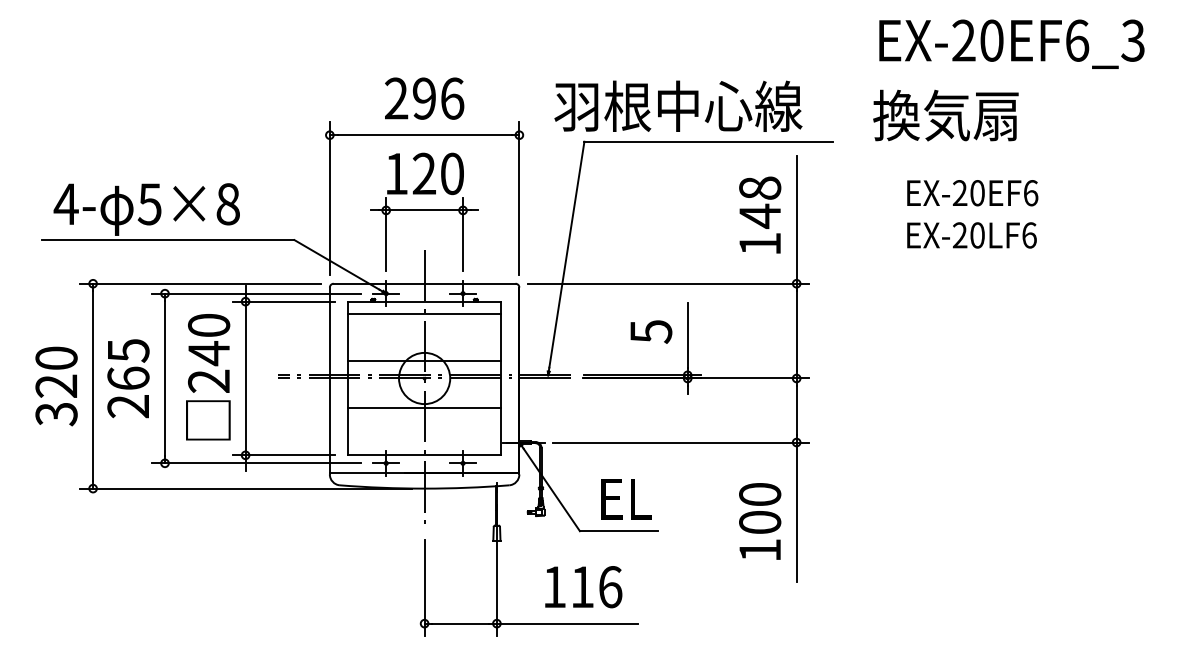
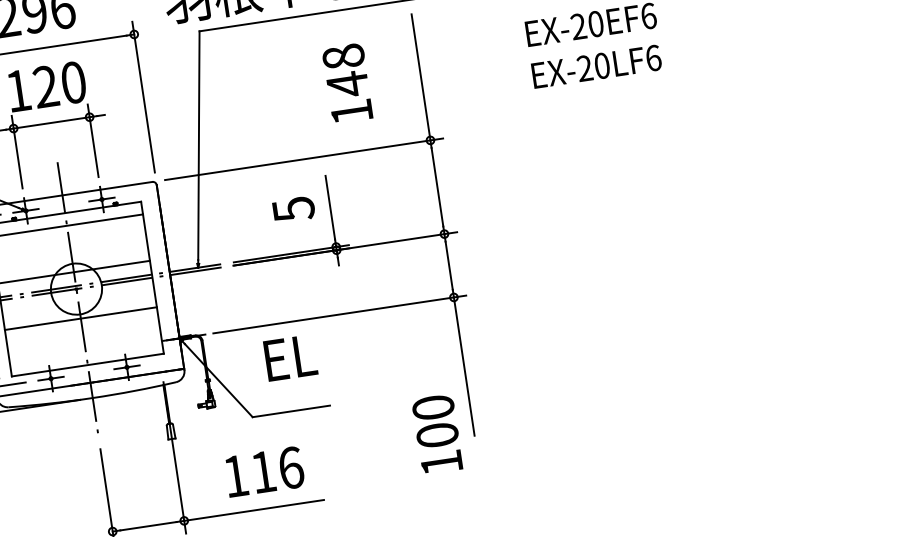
text: (760, 214) -> (347, 82), moved
text: (626, 499) -> (290, 358), moved
text: (760, 521) -> (437, 434), moved

